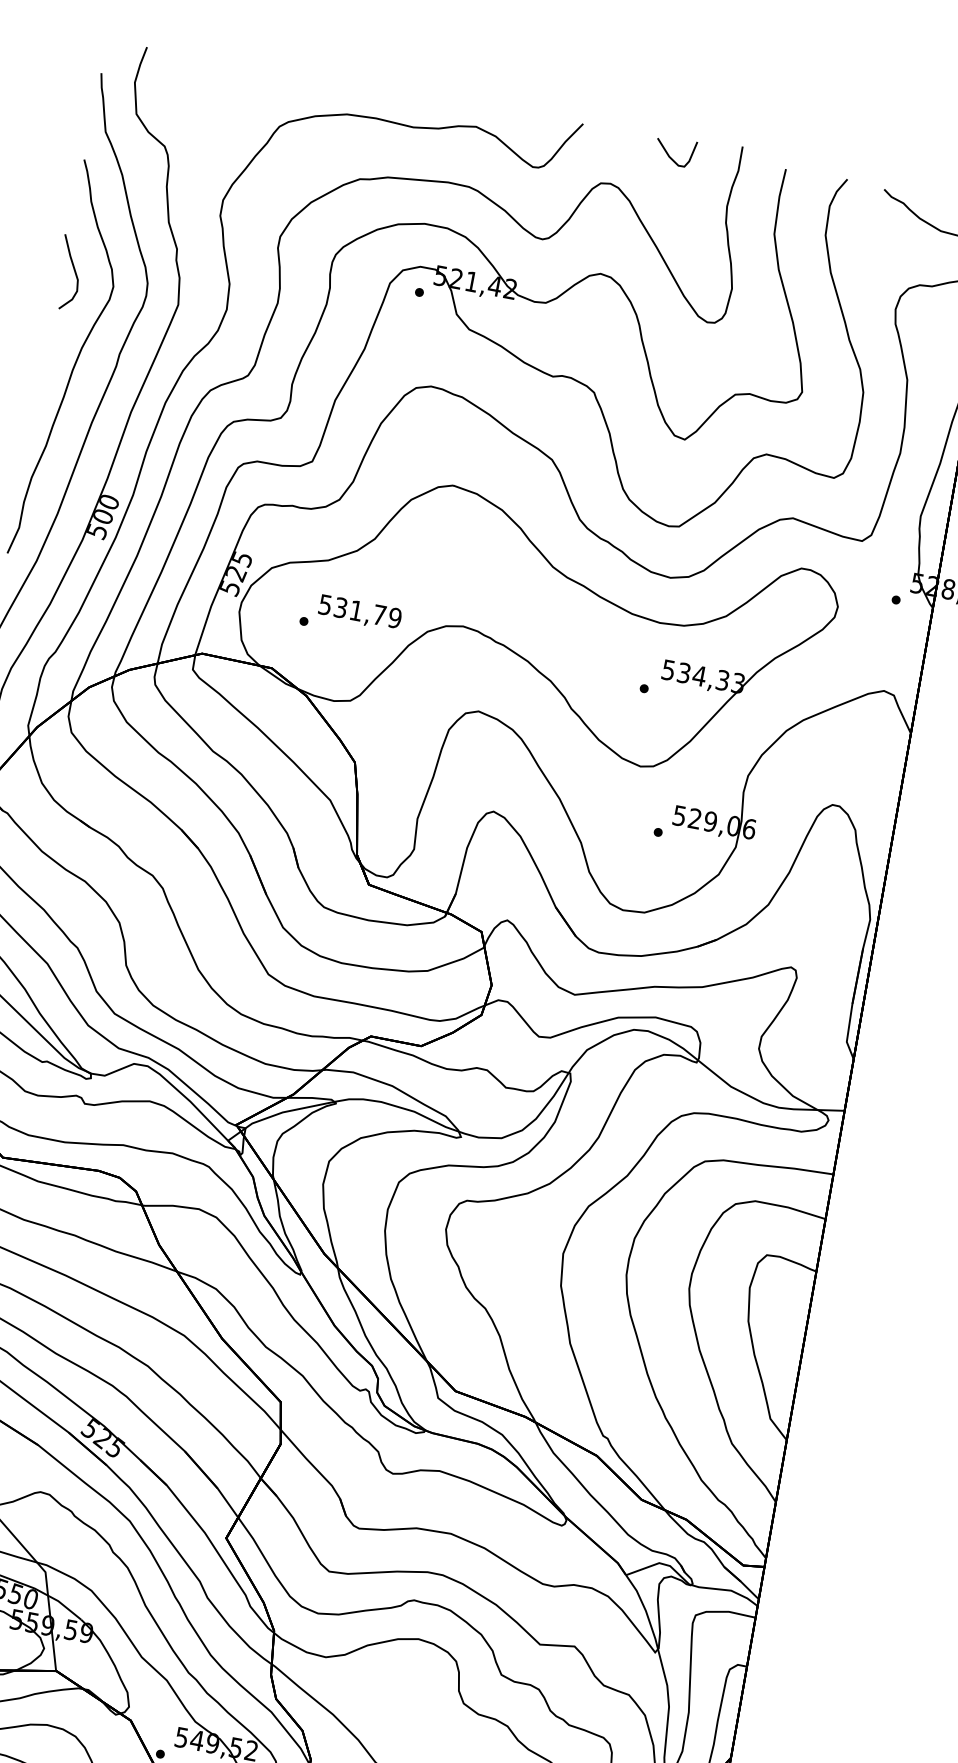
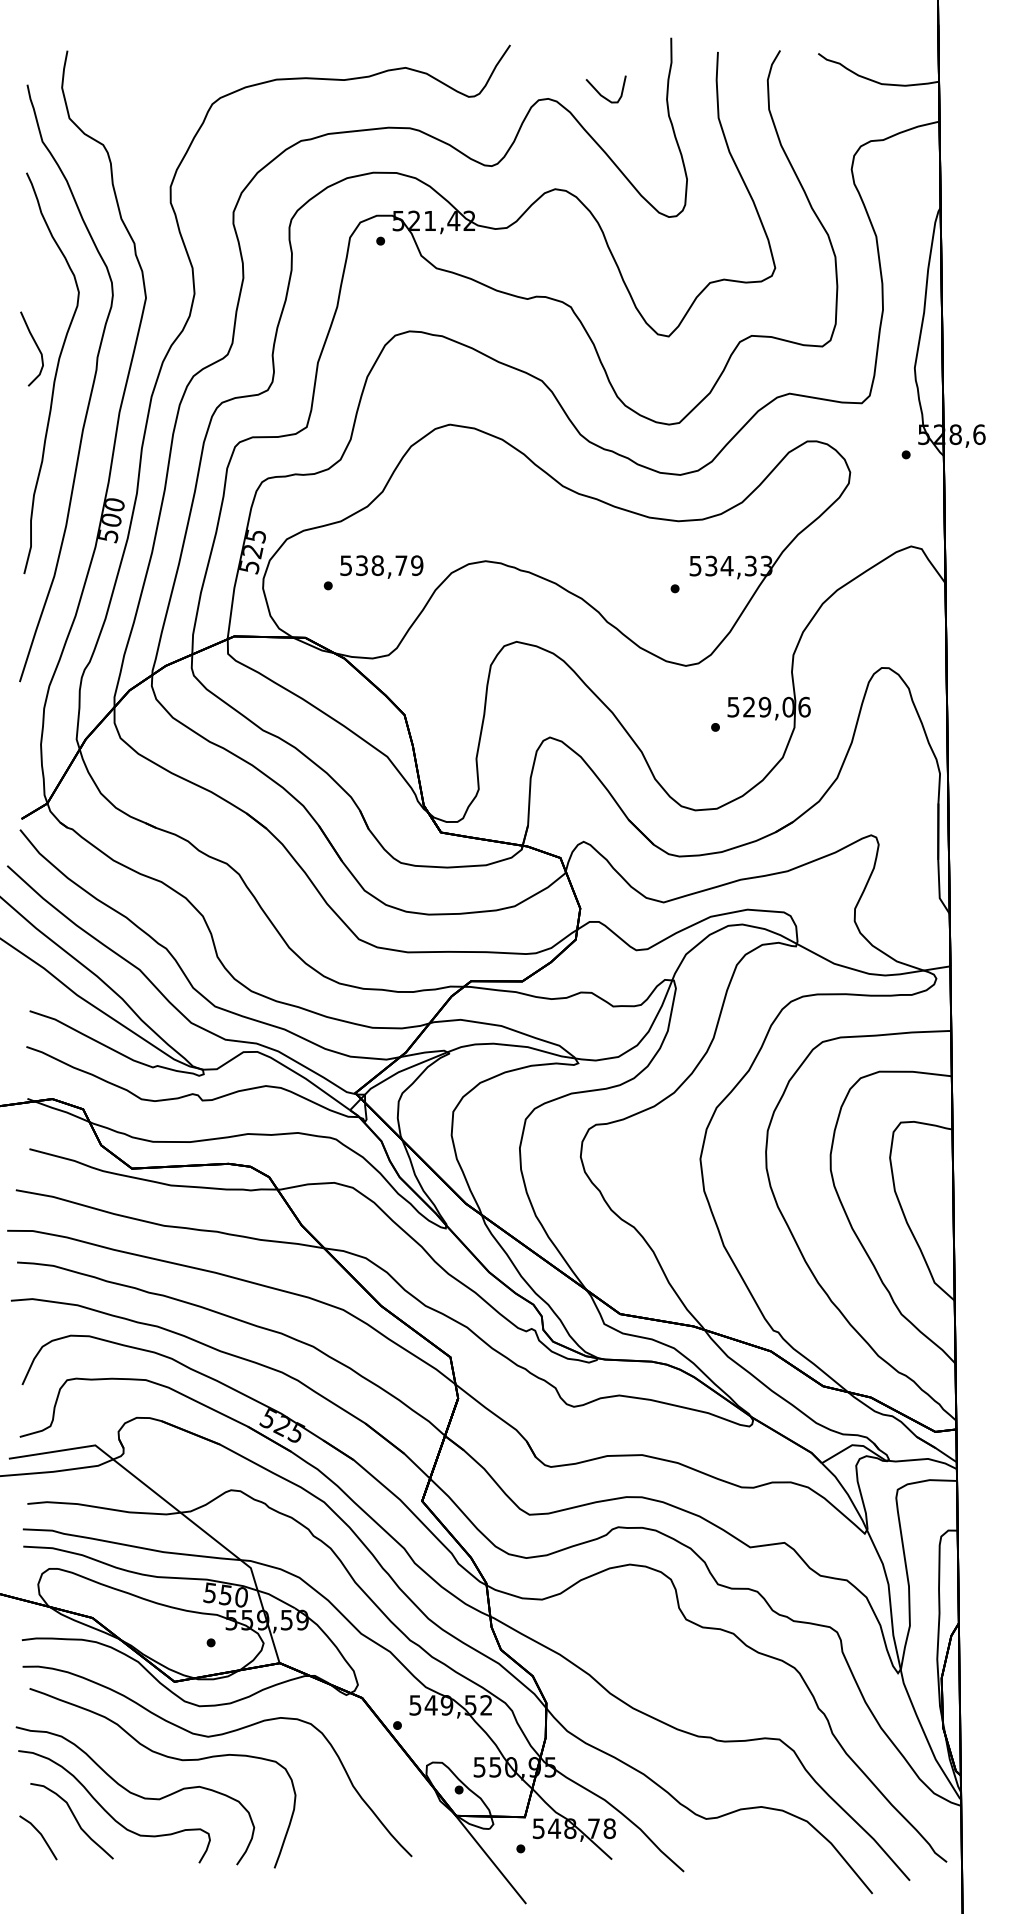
curve: (671, 157) -> (603, 95), moved
curve: (73, 270) -> (35, 345), moved
text: (356, 610) -> (377, 565), 531,79 -> 538,79

